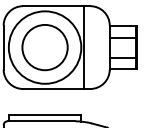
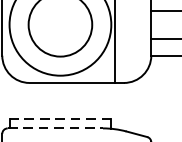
line: (44, 114) -> (59, 118), solid -> dashed
line: (41, 121) -> (55, 128), solid -> dashed

